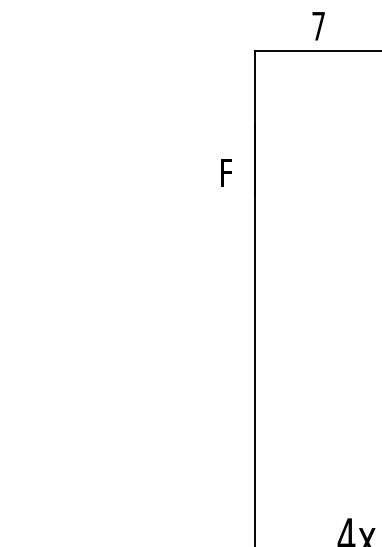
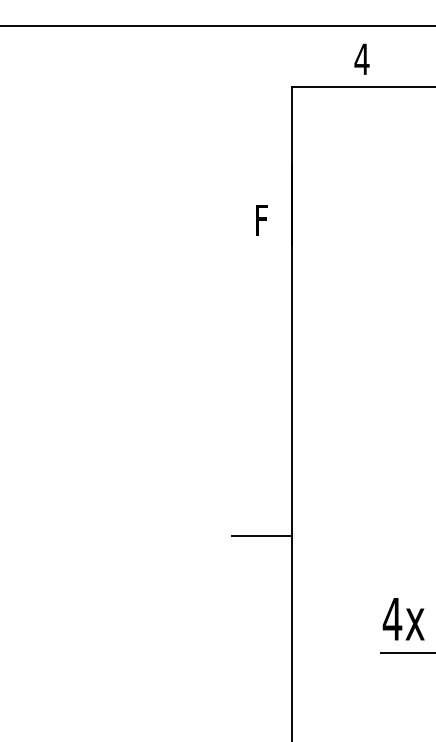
text: (318, 25) -> (361, 58), 7 -> 4
line: (226, 461) -> (261, 535), added

